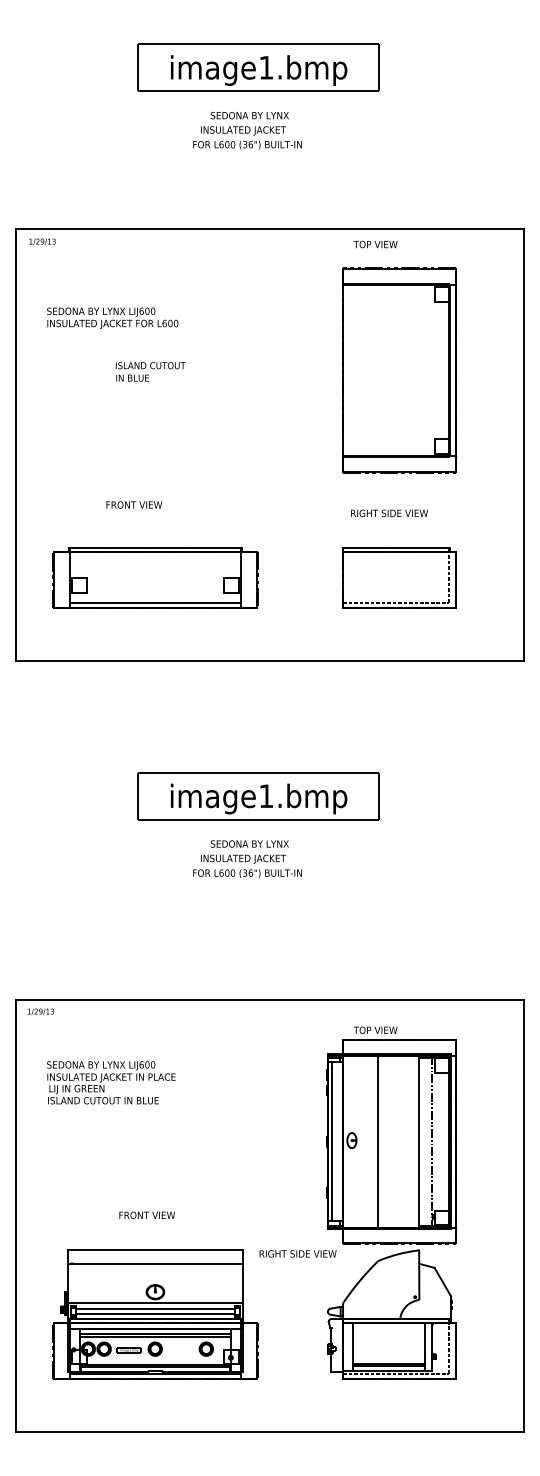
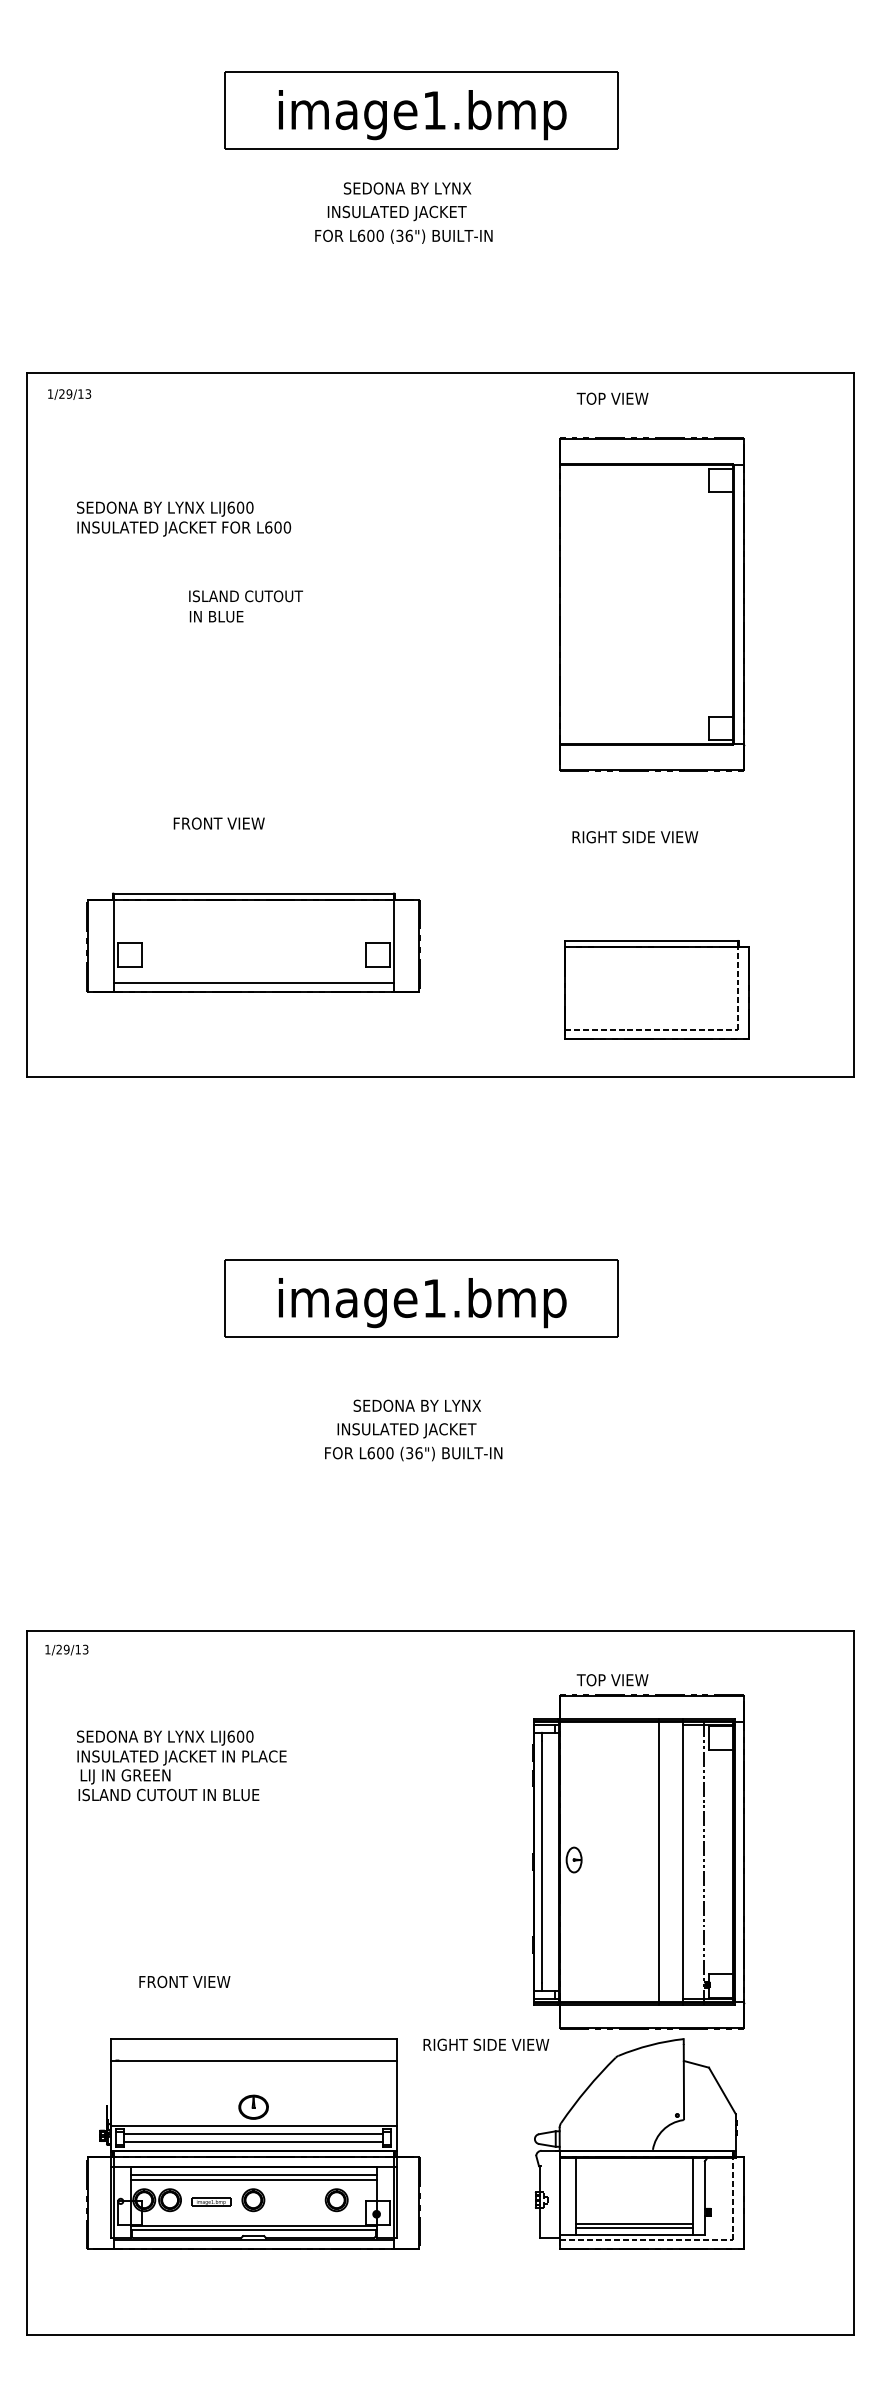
part: (399, 577) -> (656, 989), moved
text: (247, 858) -> (413, 1429), moved
line: (377, 1141) -> (658, 1861), moved
text: (146, 1215) -> (183, 1982), moved

